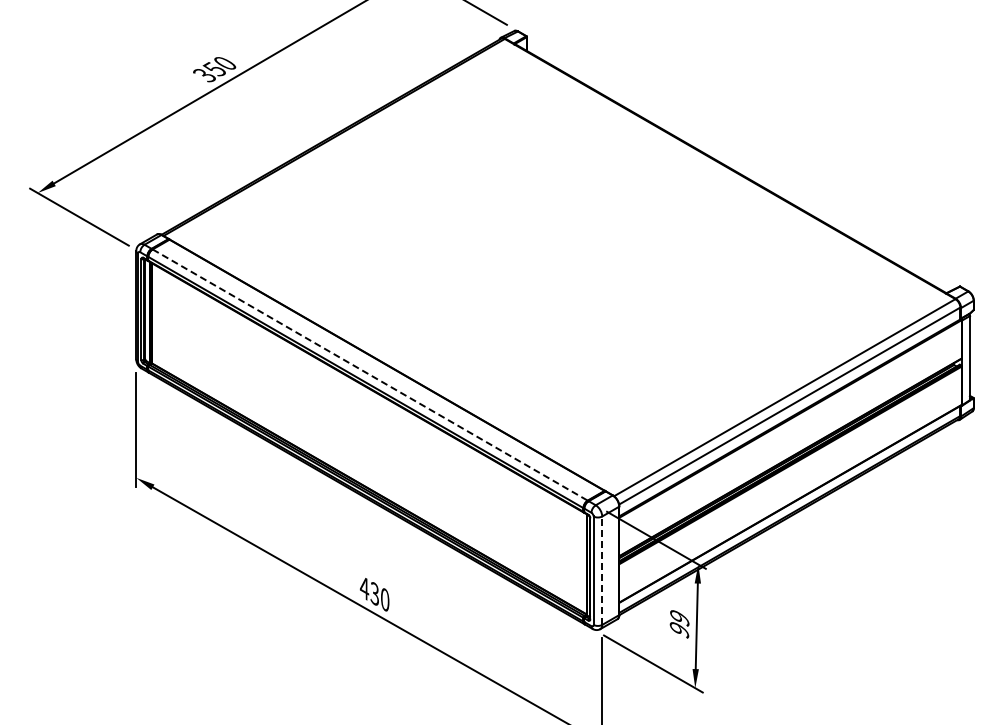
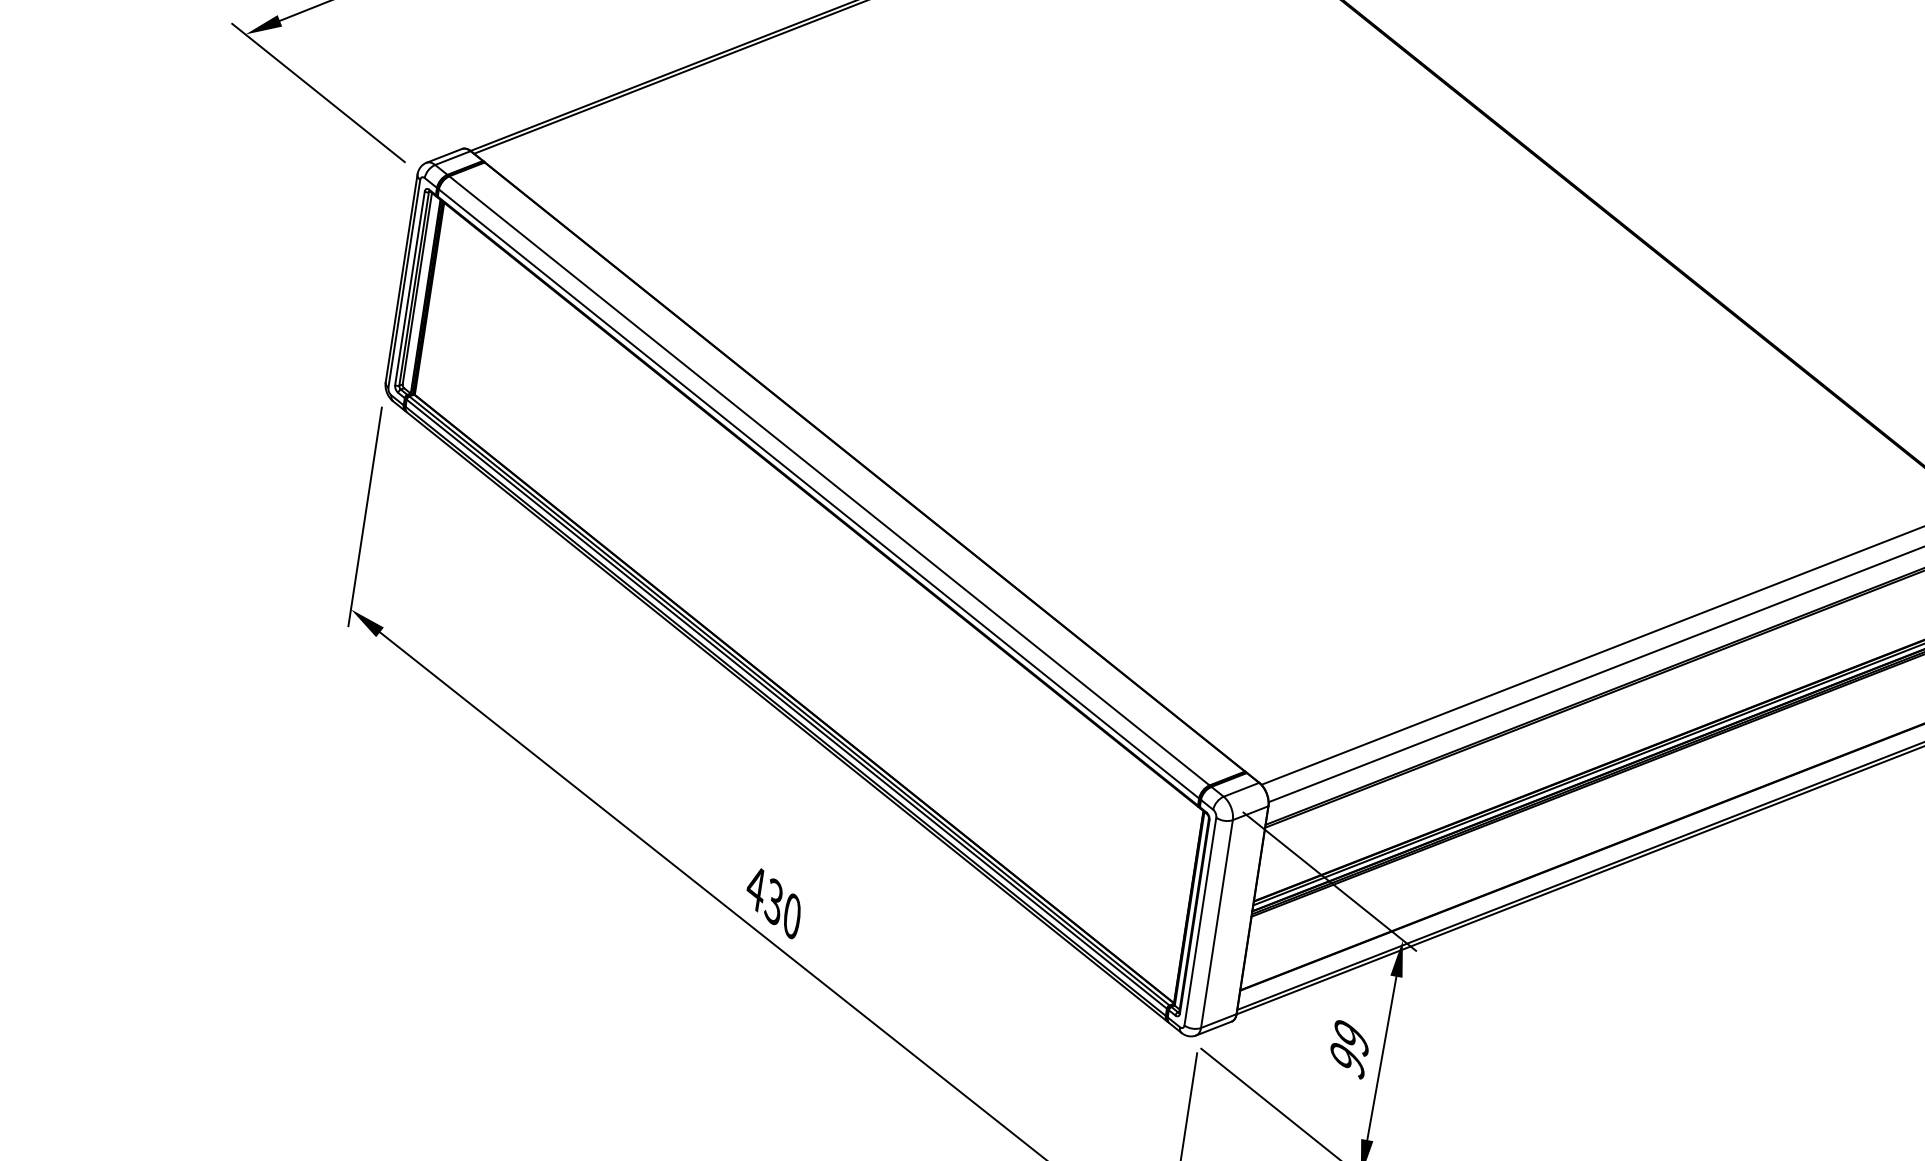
line: (370, 375) -> (829, 481), dashed -> solid
line: (602, 570) -> (1217, 923), dashed -> solid

